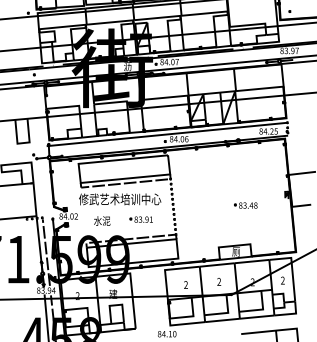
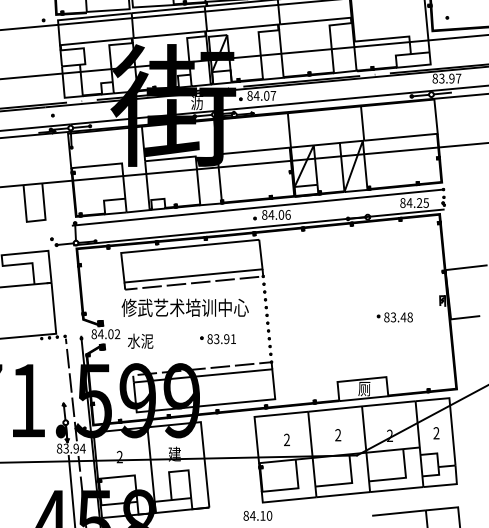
part: (245, 205) -> (394, 317), moved
text: (102, 220) -> (141, 340), moved
line: (39, 244) -> (60, 377), removed

